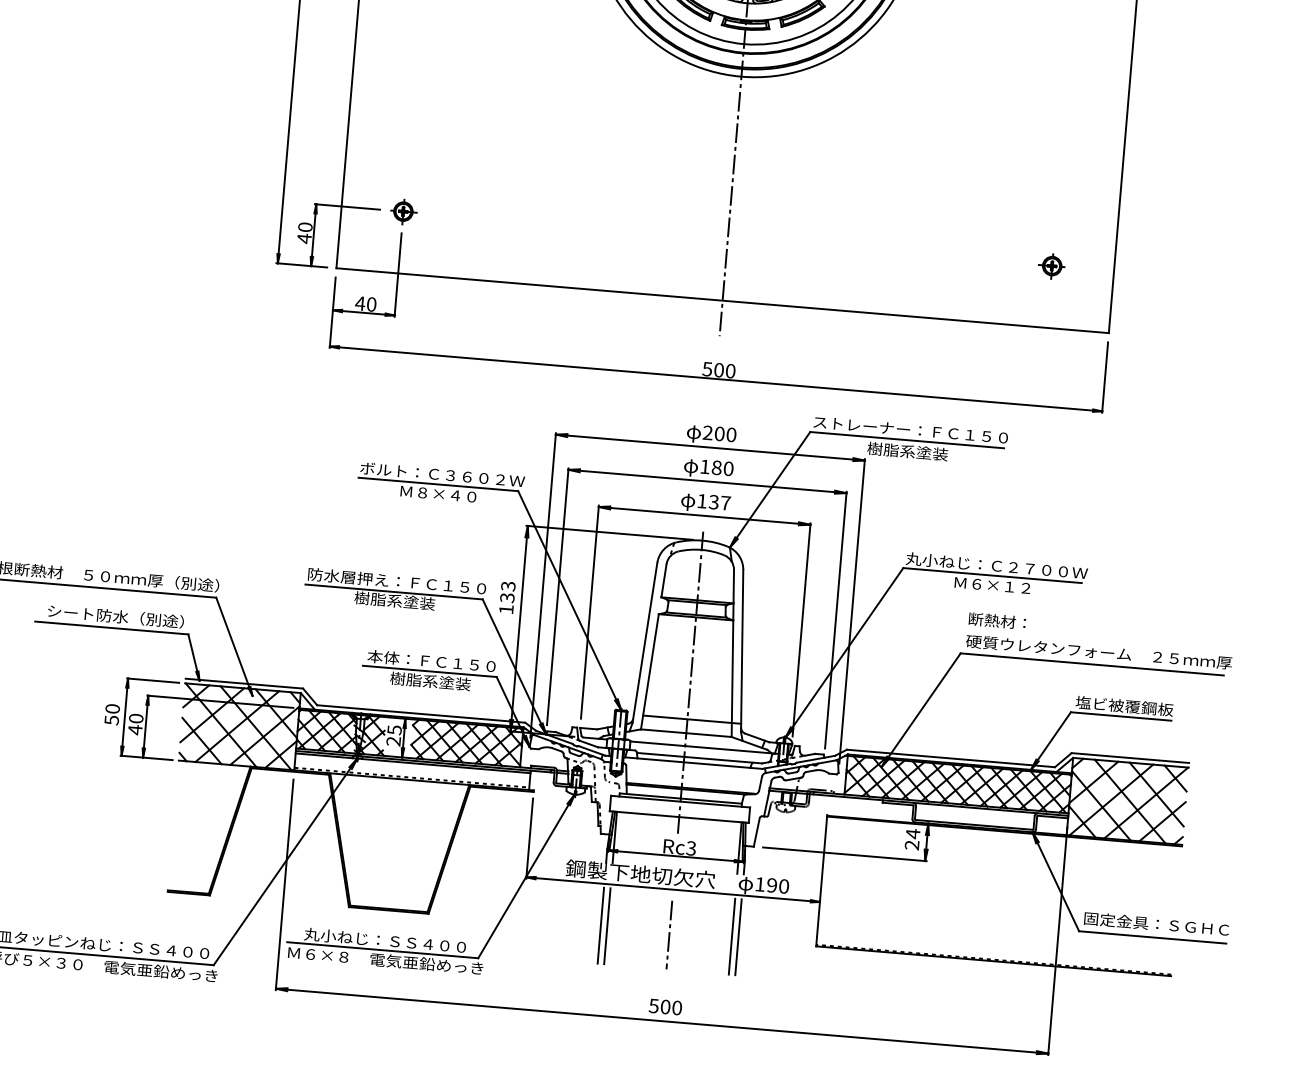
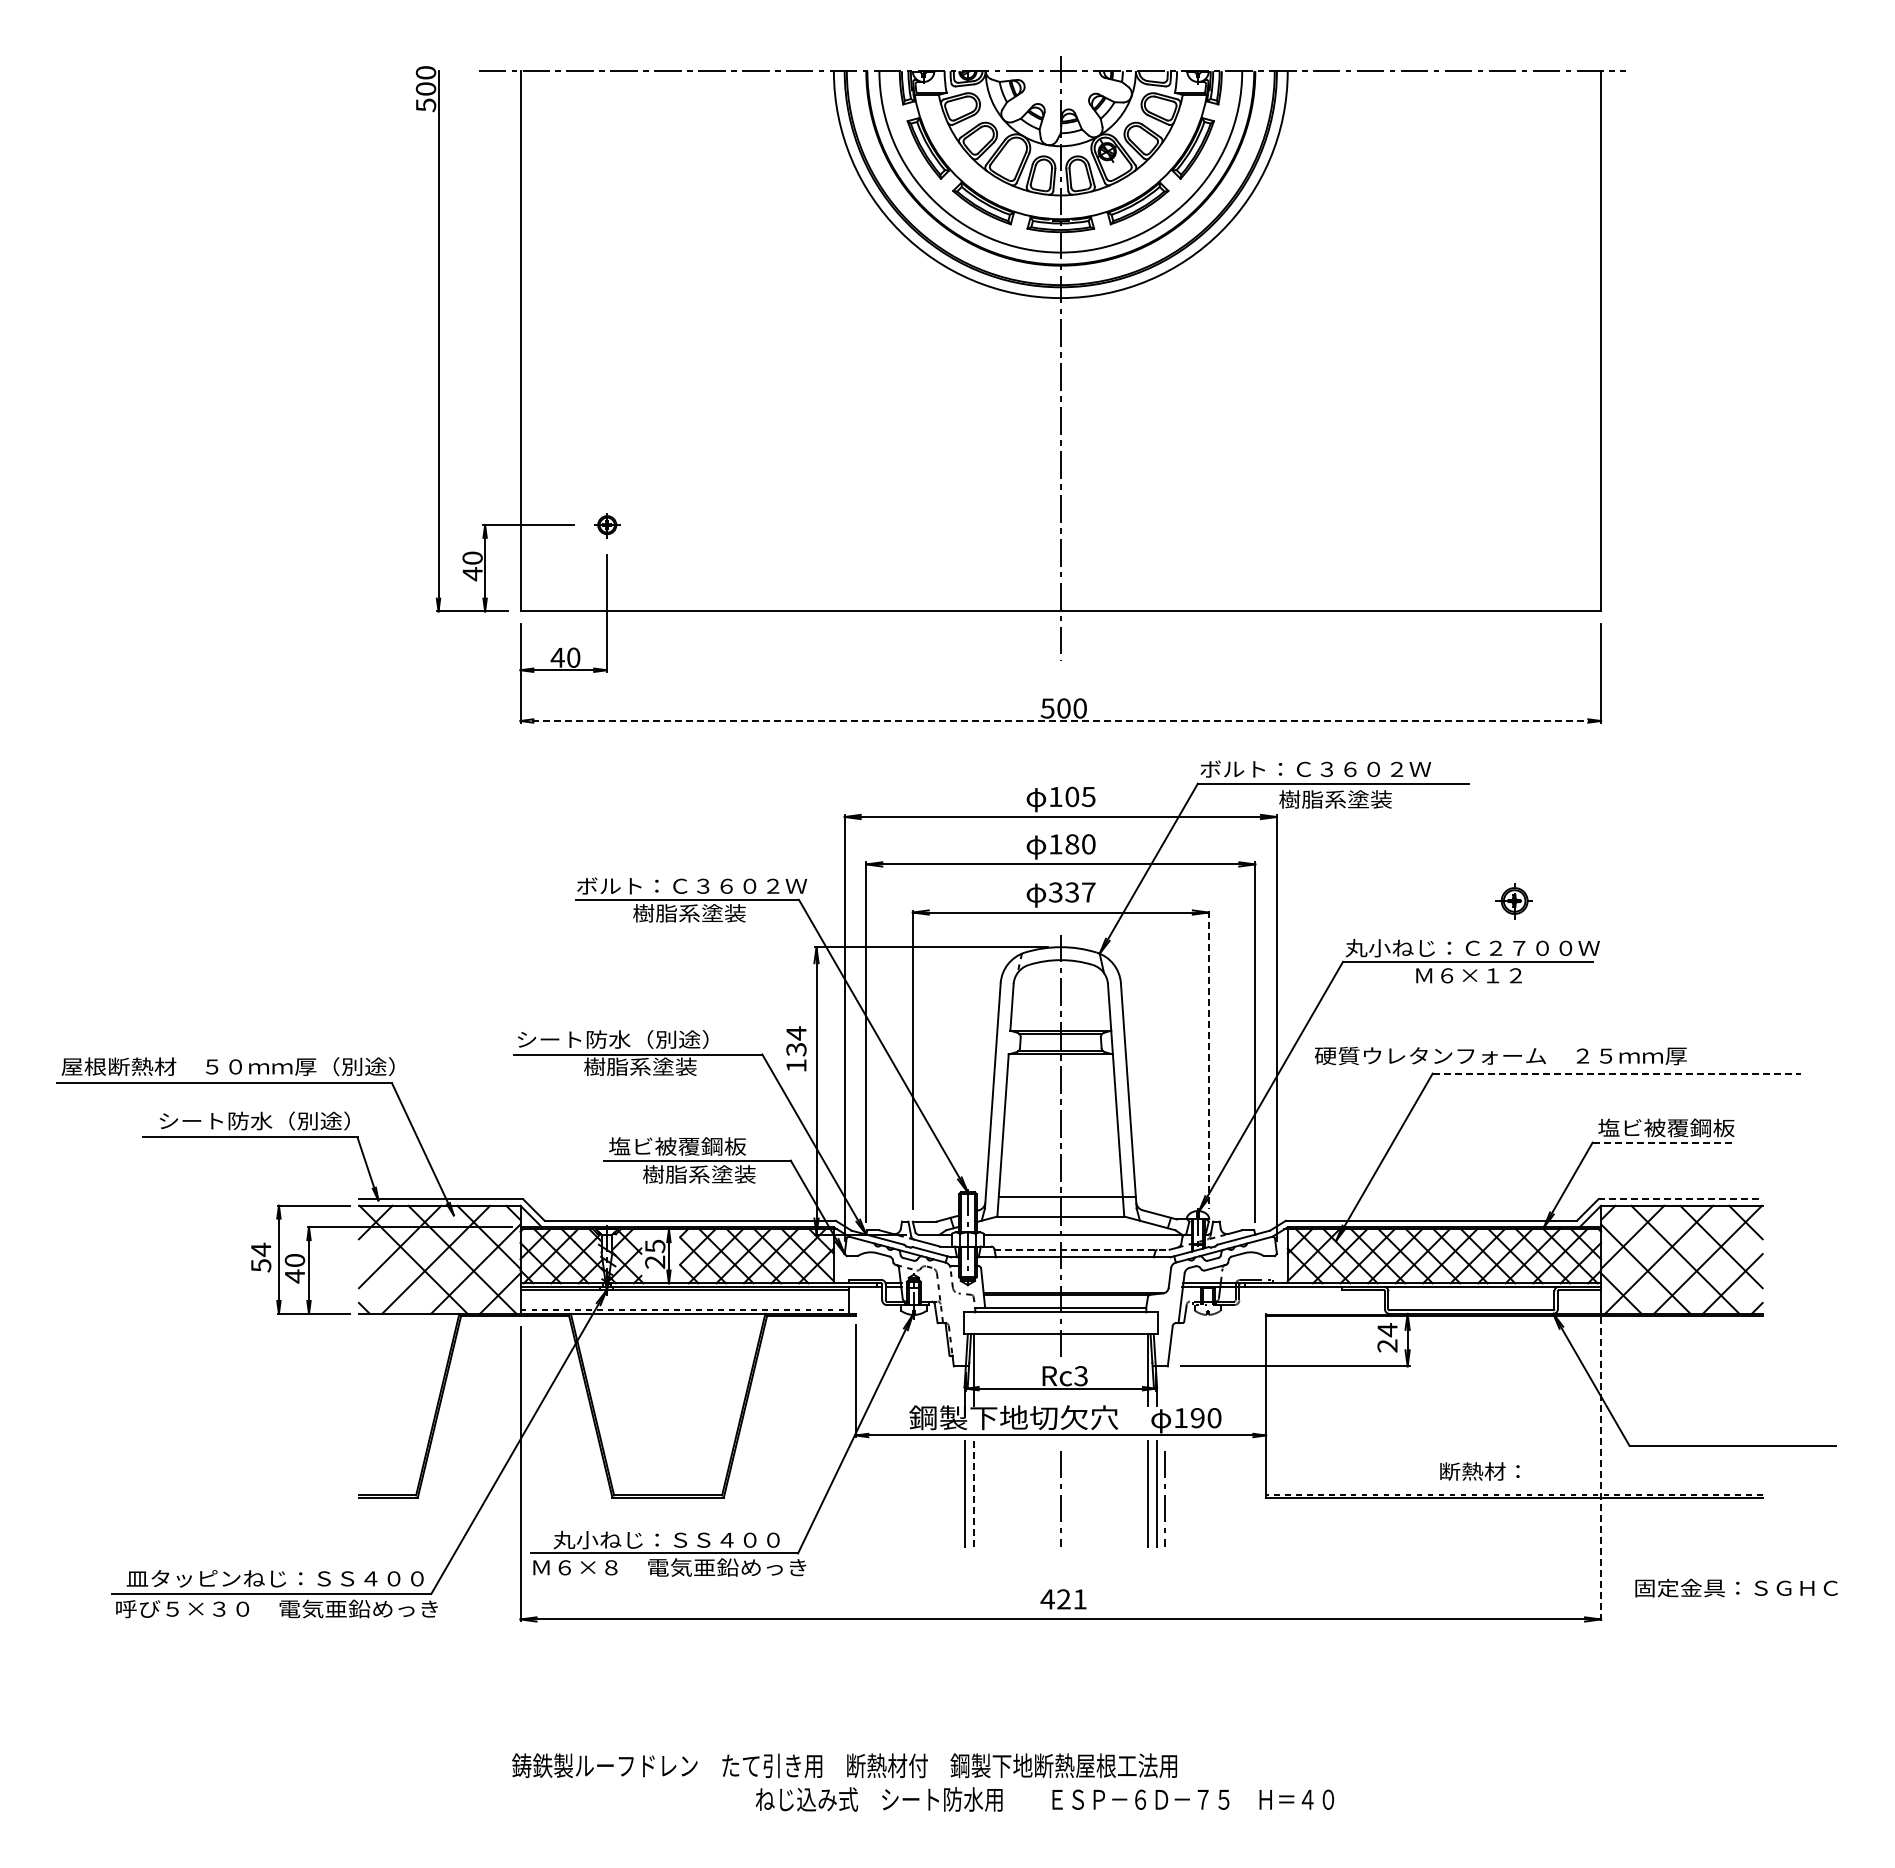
part: (403, 212) -> (607, 525), size x0.7
part: (1051, 266) -> (1513, 901), moved
line: (716, 379) -> (1061, 721), solid -> dashed
text: (910, 429) -> (1336, 768), ストレーナー：ＦＣ１５０ -> ボルト：Ｃ３６０２Ｗ
text: (719, 433) -> (1072, 796), 200 -> 105
text: (439, 494) -> (689, 913), Ｍ８×４０ -> 樹脂系塗装
text: (701, 501) -> (1055, 892), 137 -> 337
text: (397, 581) -> (641, 1039), 防水層押え：ＦＣ１５０ -> シート防水（別途）
text: (508, 586) -> (796, 1033), 133 -> 134
text: (997, 621) -> (1479, 1471), moved
line: (801, 630) -> (1208, 1060), solid -> dashed
text: (1098, 651) -> (1500, 1055), moved
text: (431, 661) -> (698, 1146), 本体：ＦＣ１５０ -> 塩ビ被覆鋼板
line: (1092, 664) -> (1617, 1073), solid -> dashed
text: (113, 708) -> (261, 1249), 50 -> 54
line: (1121, 716) -> (1663, 1142), solid -> dashed
line: (201, 740) -> (388, 1283), removed
line: (699, 758) -> (1082, 1249), solid -> dashed
line: (1131, 758) -> (1681, 1199), solid -> dashed
text: (1156, 923) -> (1736, 1587), moved
line: (607, 926) -> (973, 1494), solid -> dashed
line: (743, 940) -> (1164, 1498), added
line: (1058, 940) -> (1601, 1461), solid -> dashed
text: (665, 1007) -> (1063, 1599), 500 -> 421

